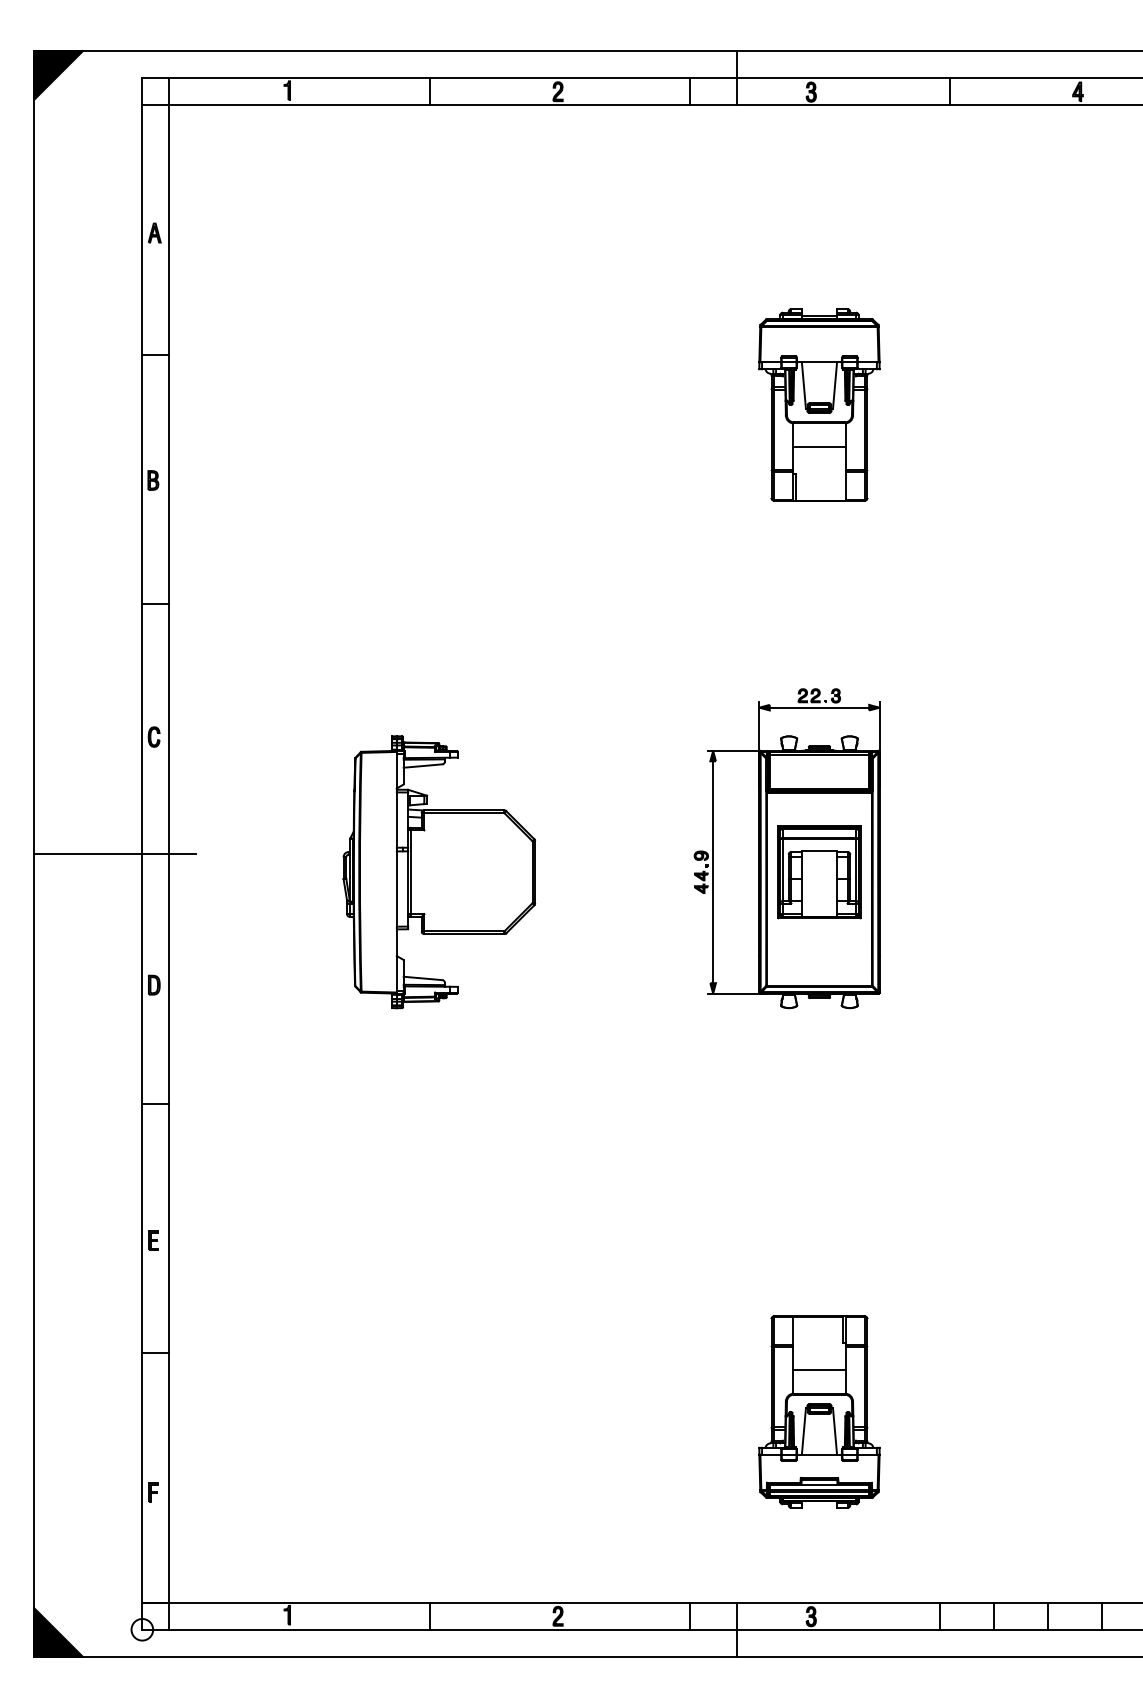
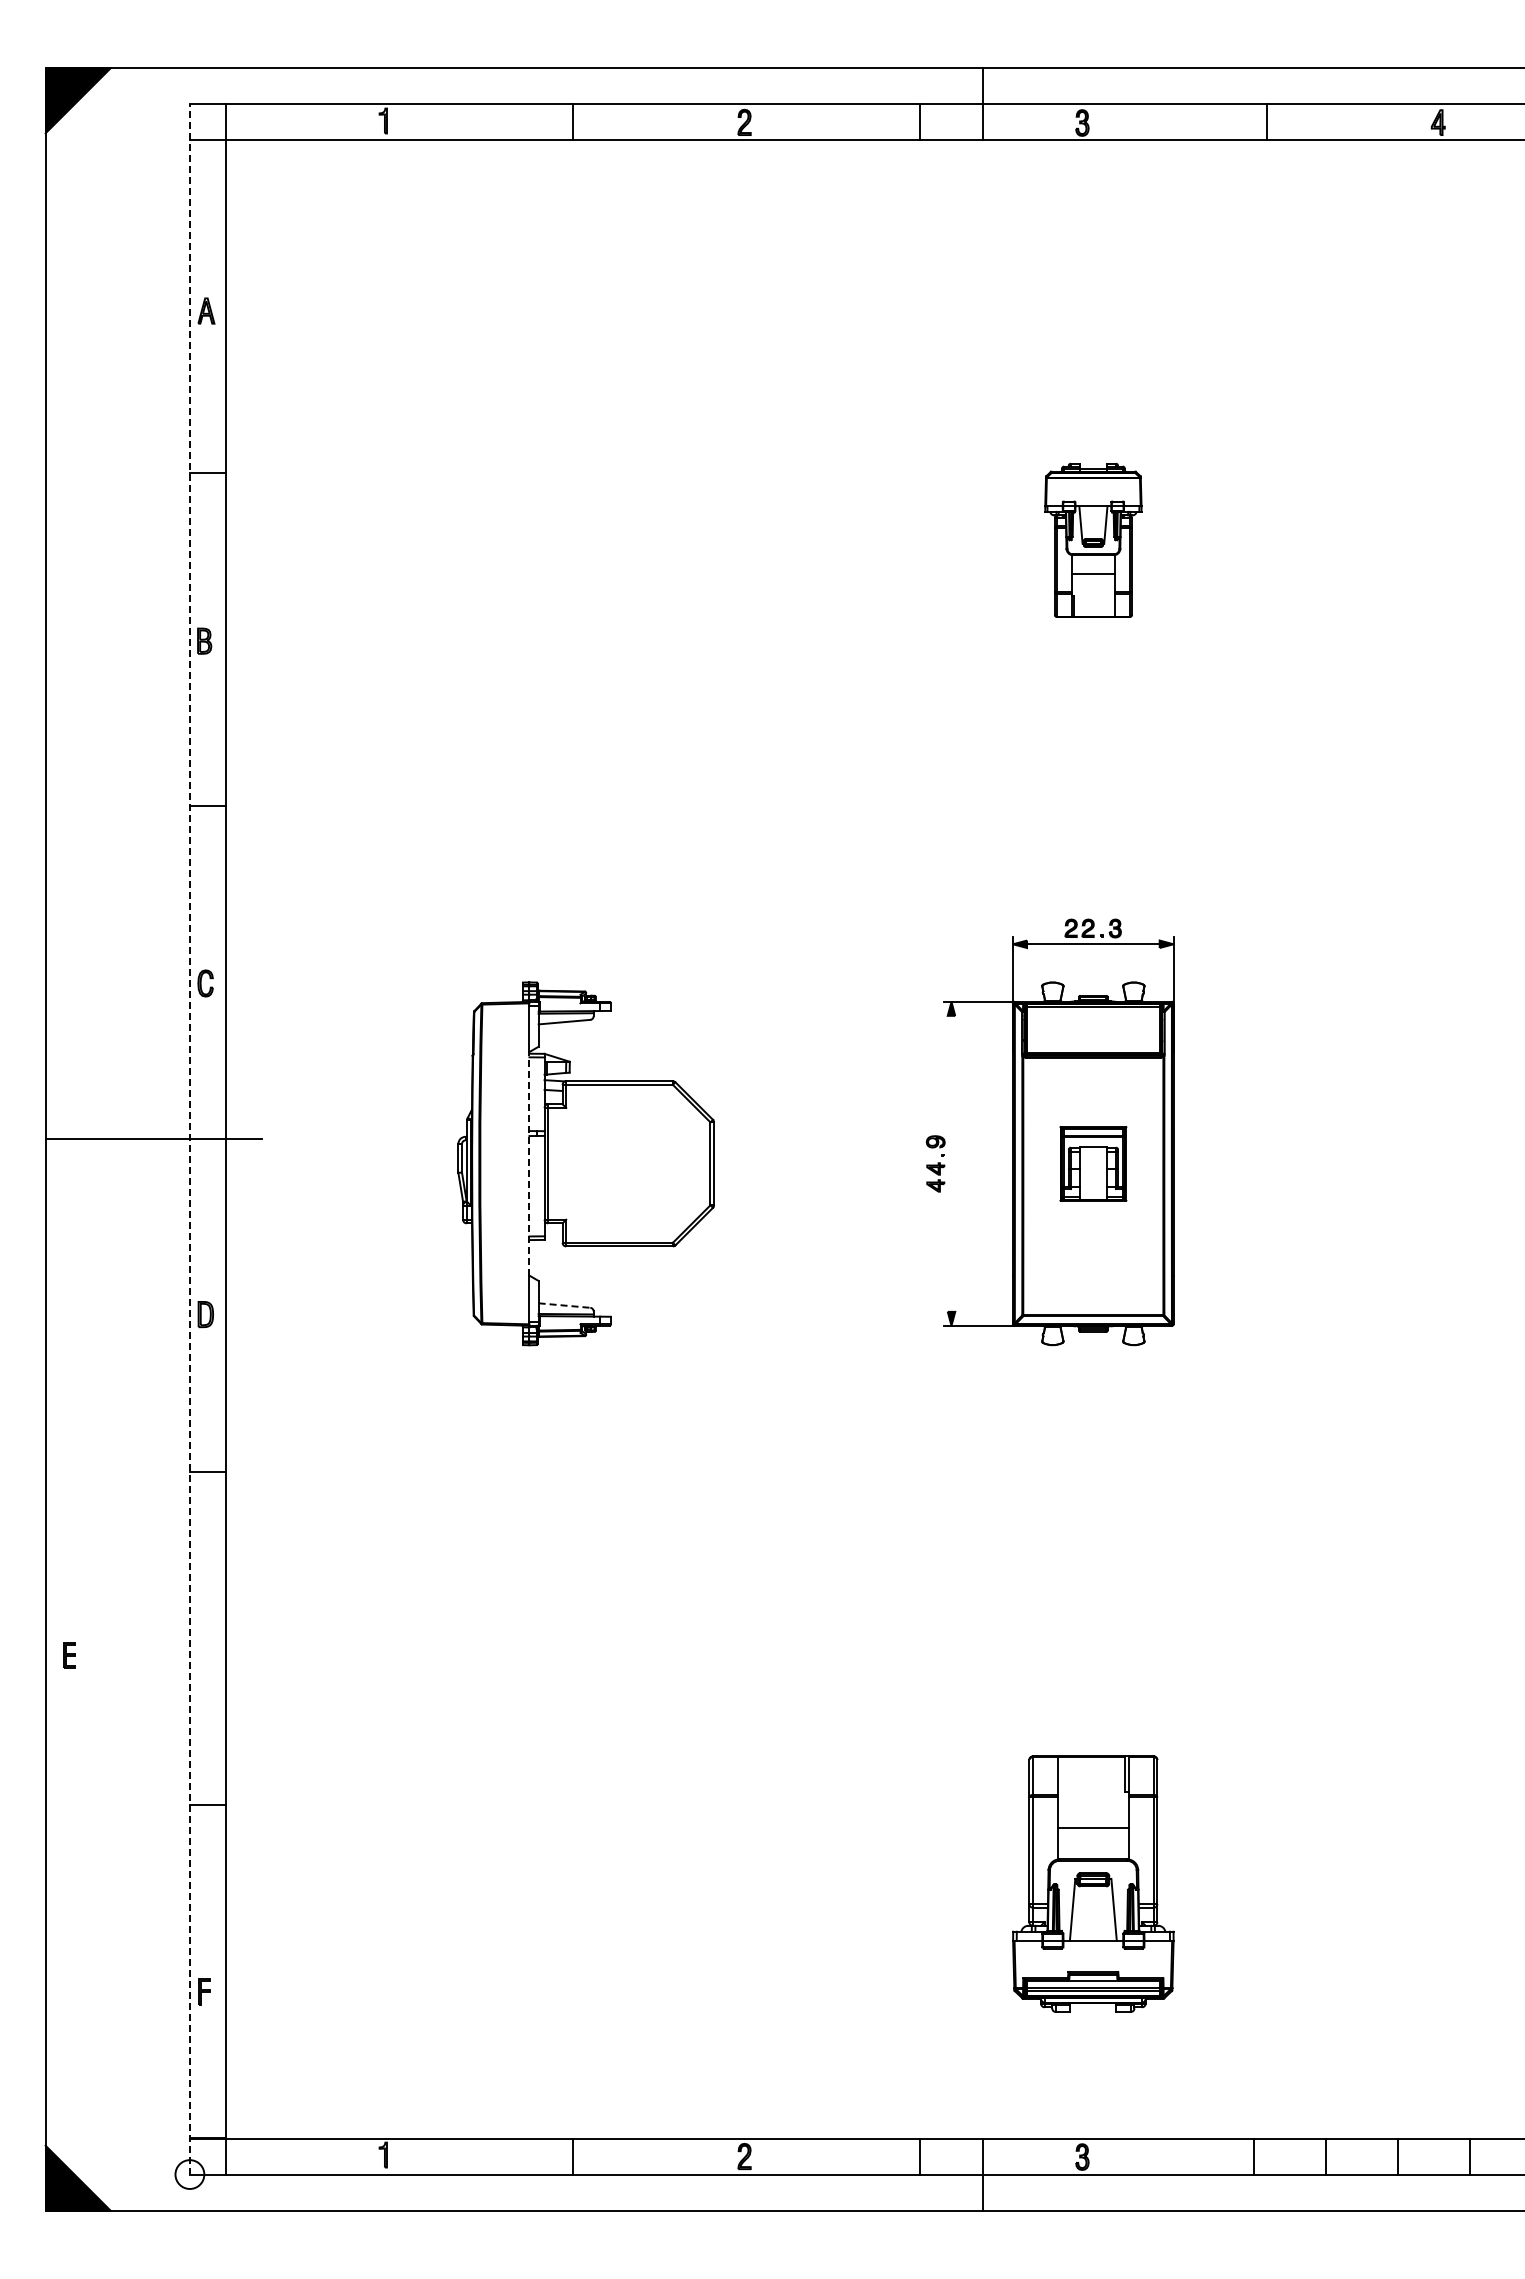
part: (819, 405) -> (1093, 540), size x0.6
line: (142, 854) -> (189, 1139), solid -> dashed
line: (396, 871) -> (529, 1163), solid -> dashed
line: (713, 871) -> (951, 1163), removed
part: (819, 871) -> (1093, 1163), size x0.6
line: (423, 978) -> (564, 1305), solid -> dashed
part: (153, 1240) -> (69, 1655), moved

